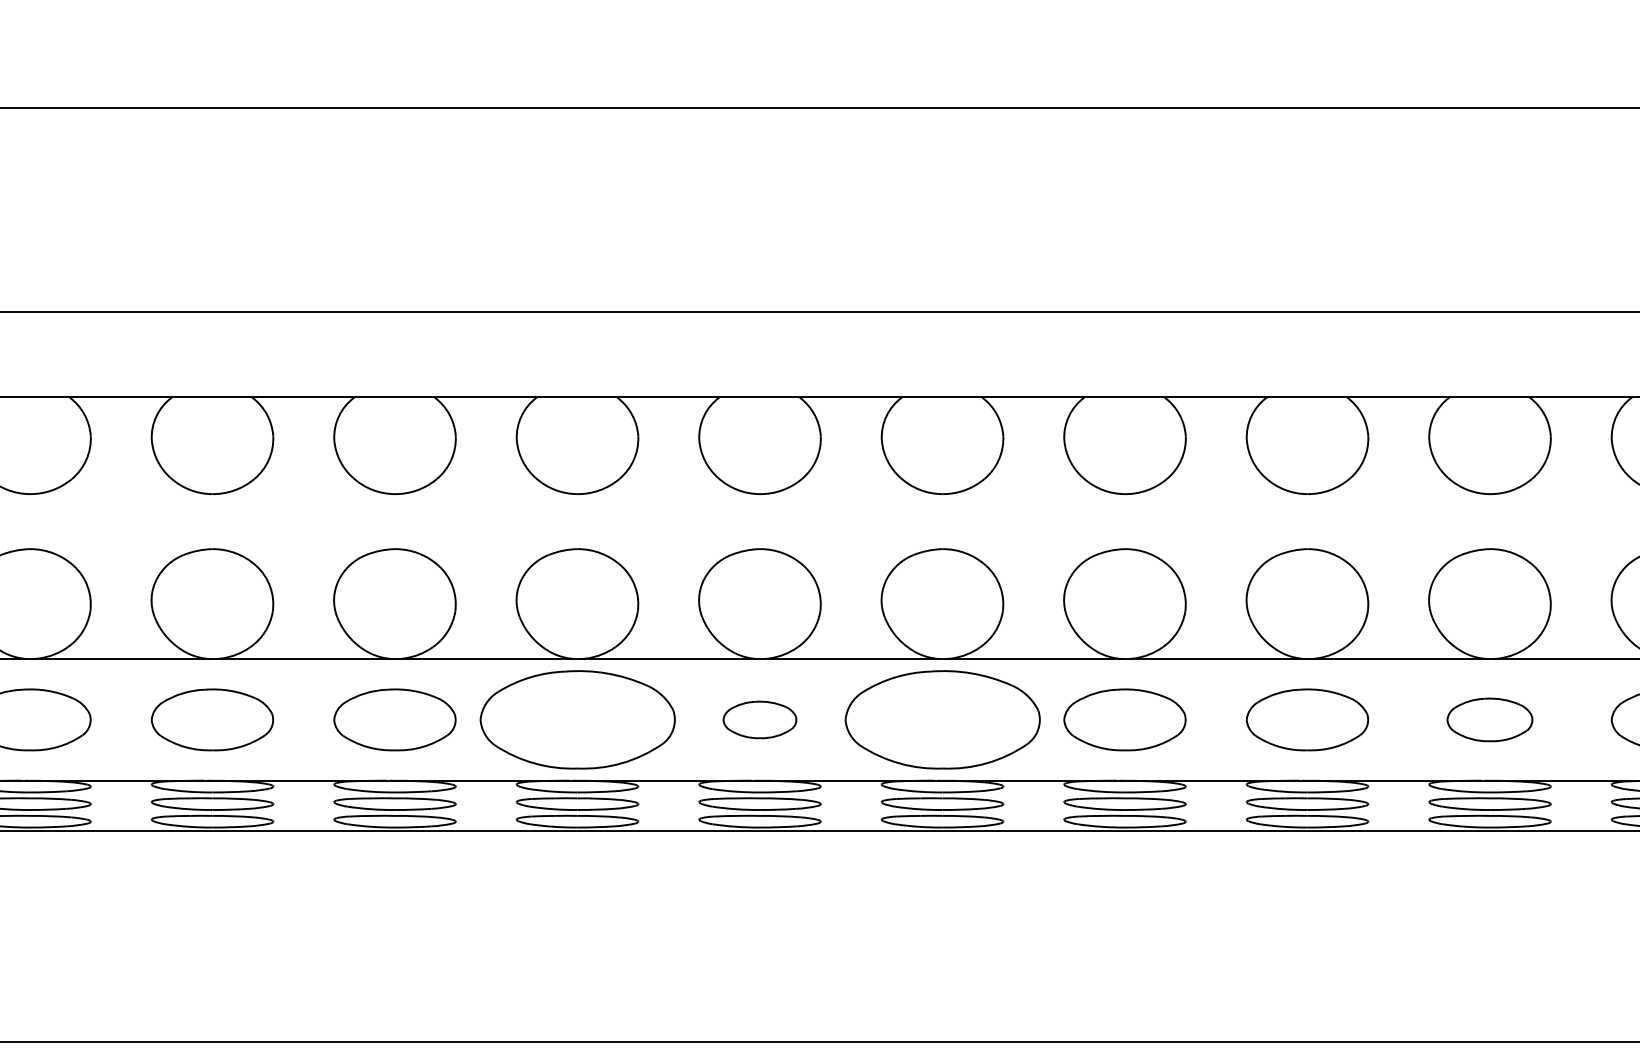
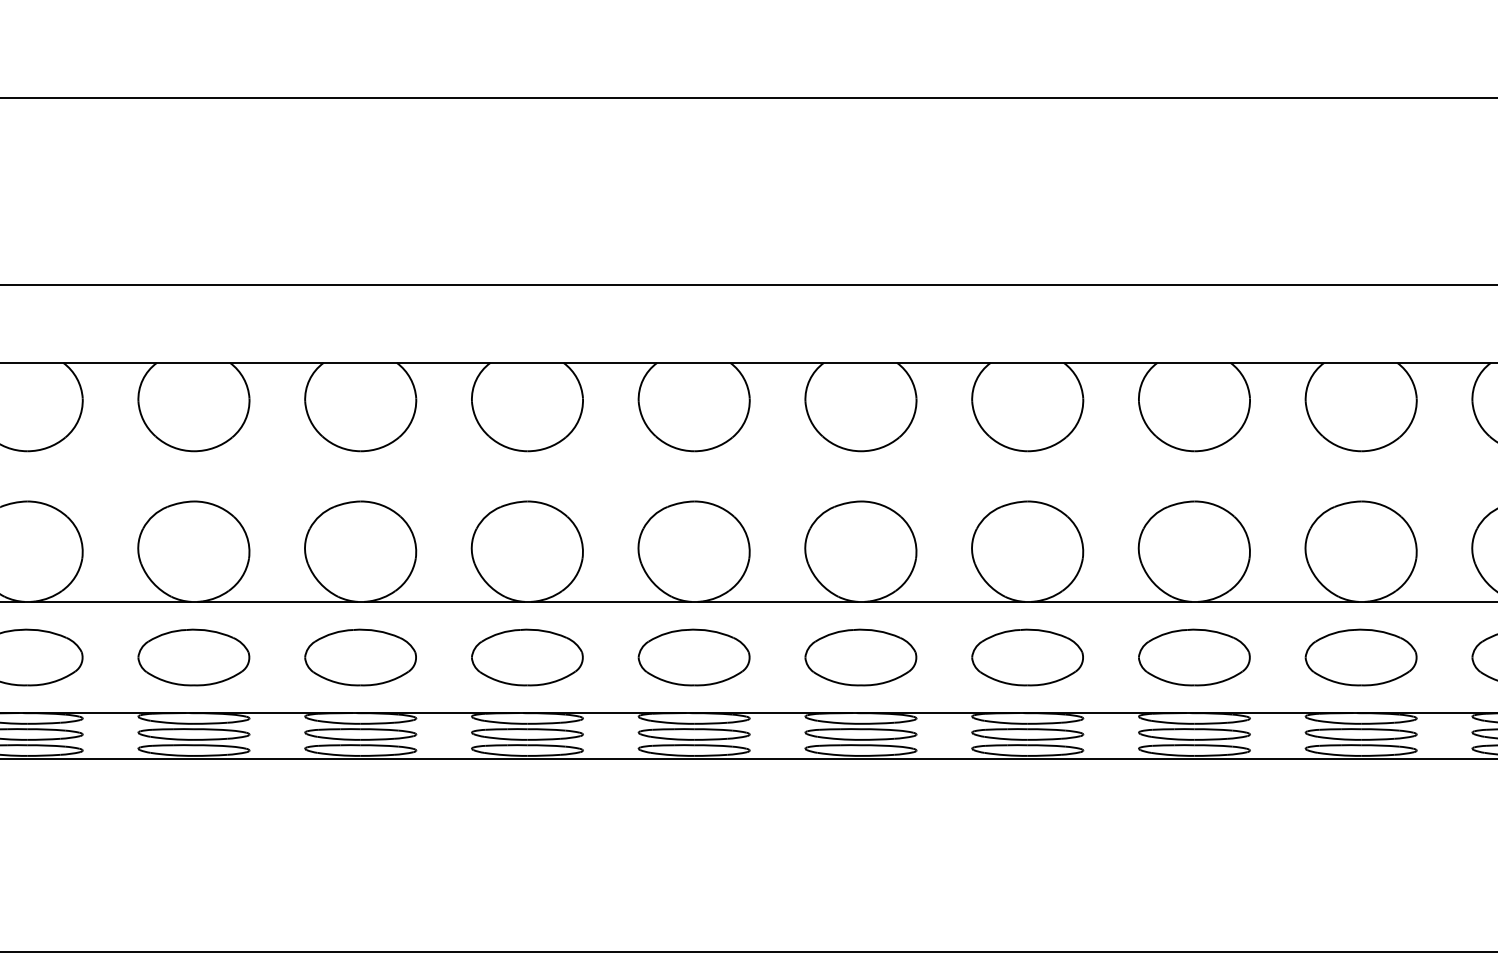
part: (576, 719) -> (526, 657), size x0.62
part: (759, 719) -> (693, 657), size x1.67
part: (941, 719) -> (860, 657), size x0.62
part: (1489, 719) -> (1360, 657), size x1.43

